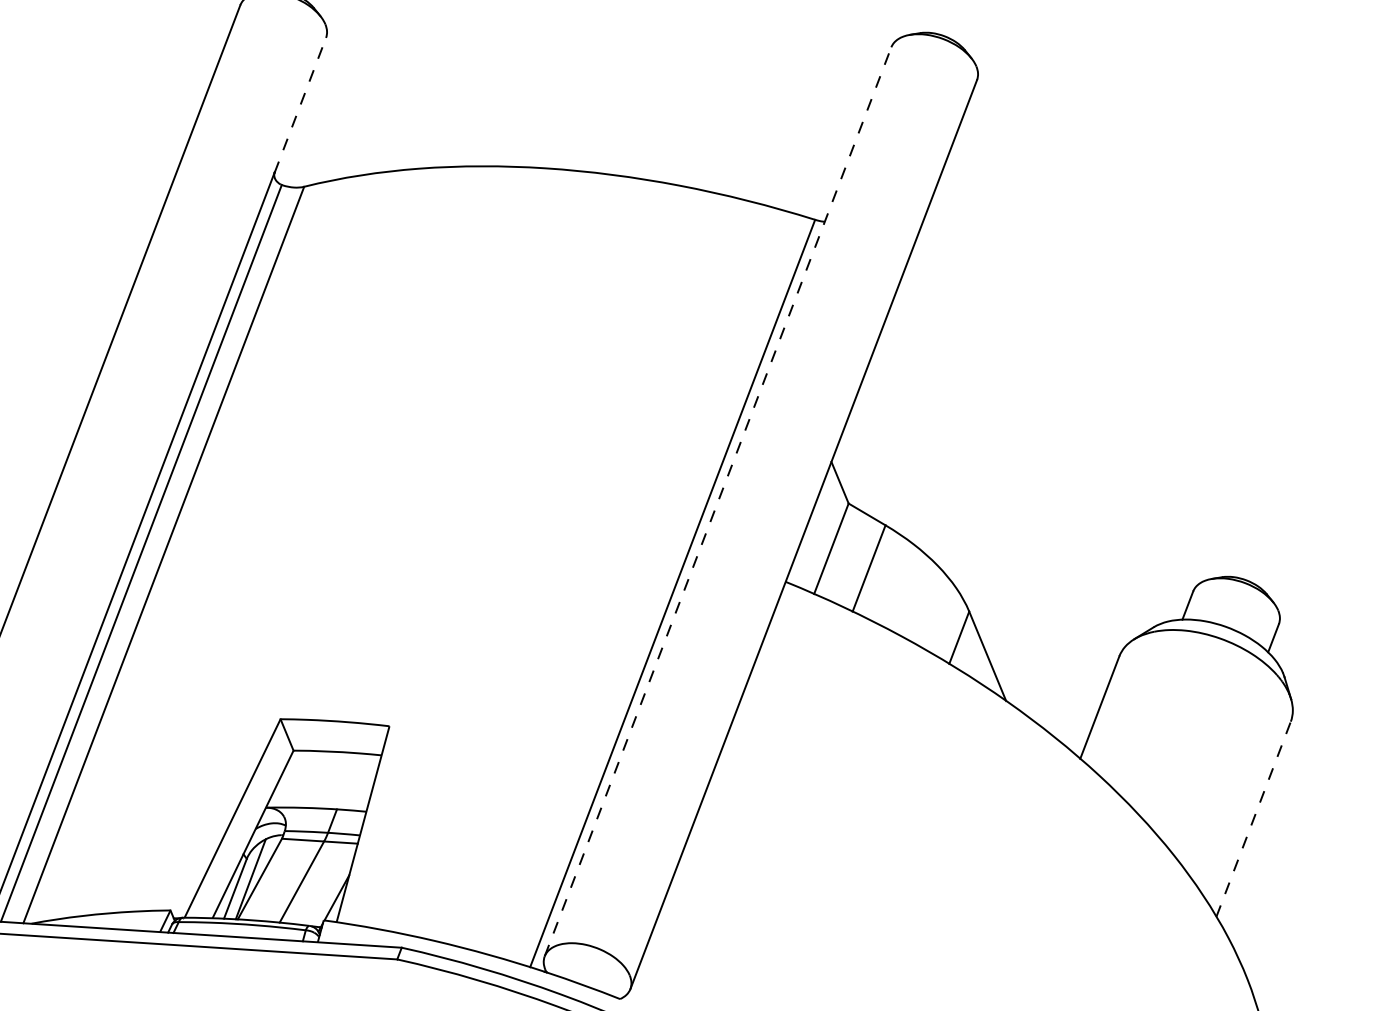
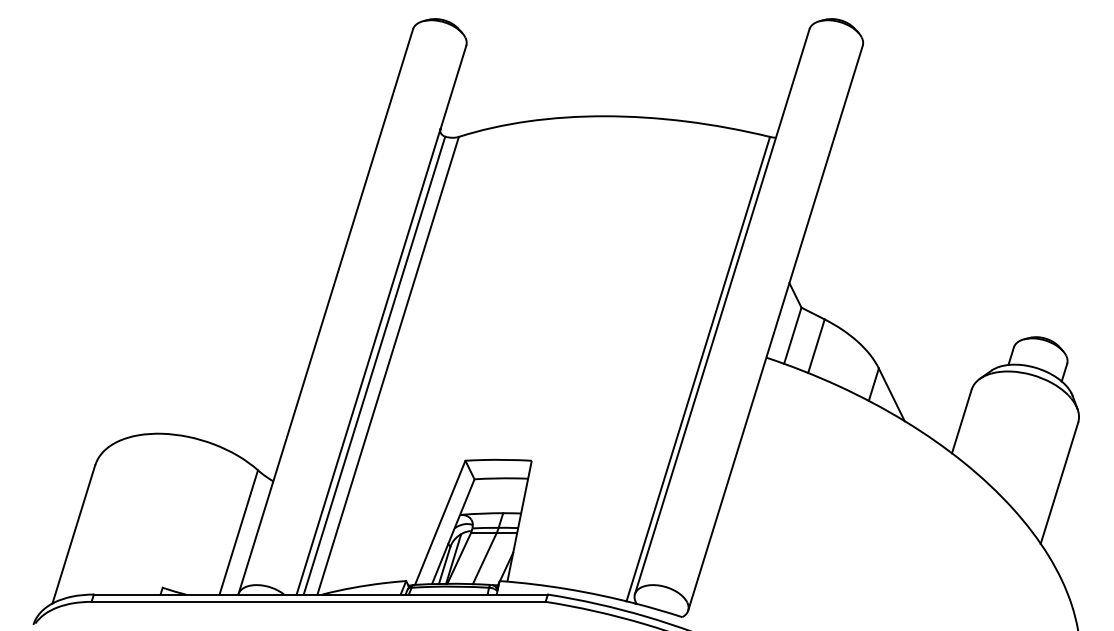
line: (300, 105) -> (453, 87), dashed -> solid
line: (718, 501) -> (722, 311), dashed -> solid
line: (1253, 818) -> (1059, 482), dashed -> solid

